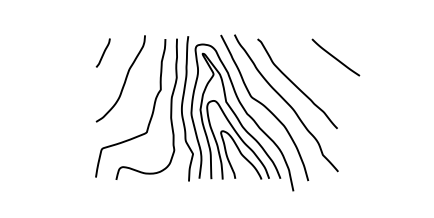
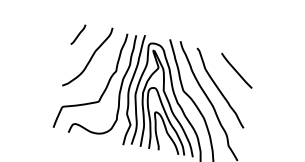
line: (335, 57) -> (236, 70), moved

